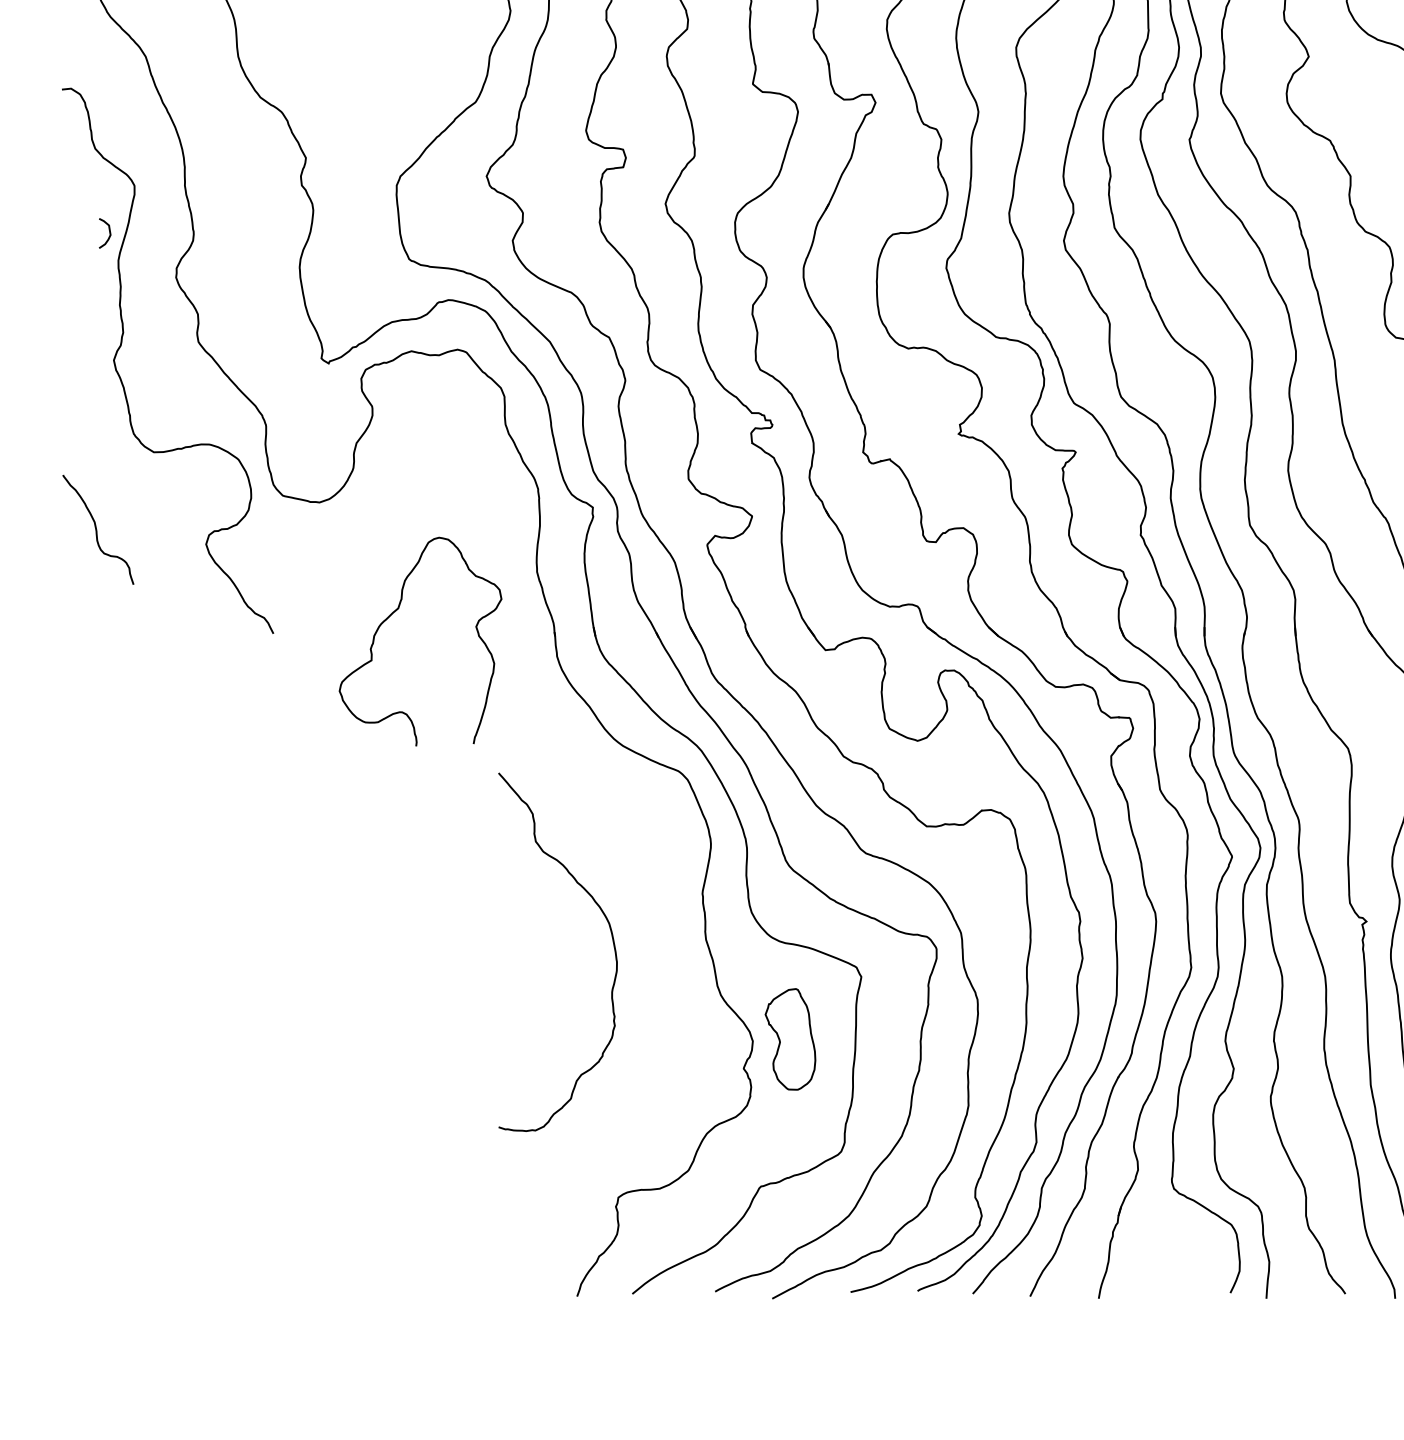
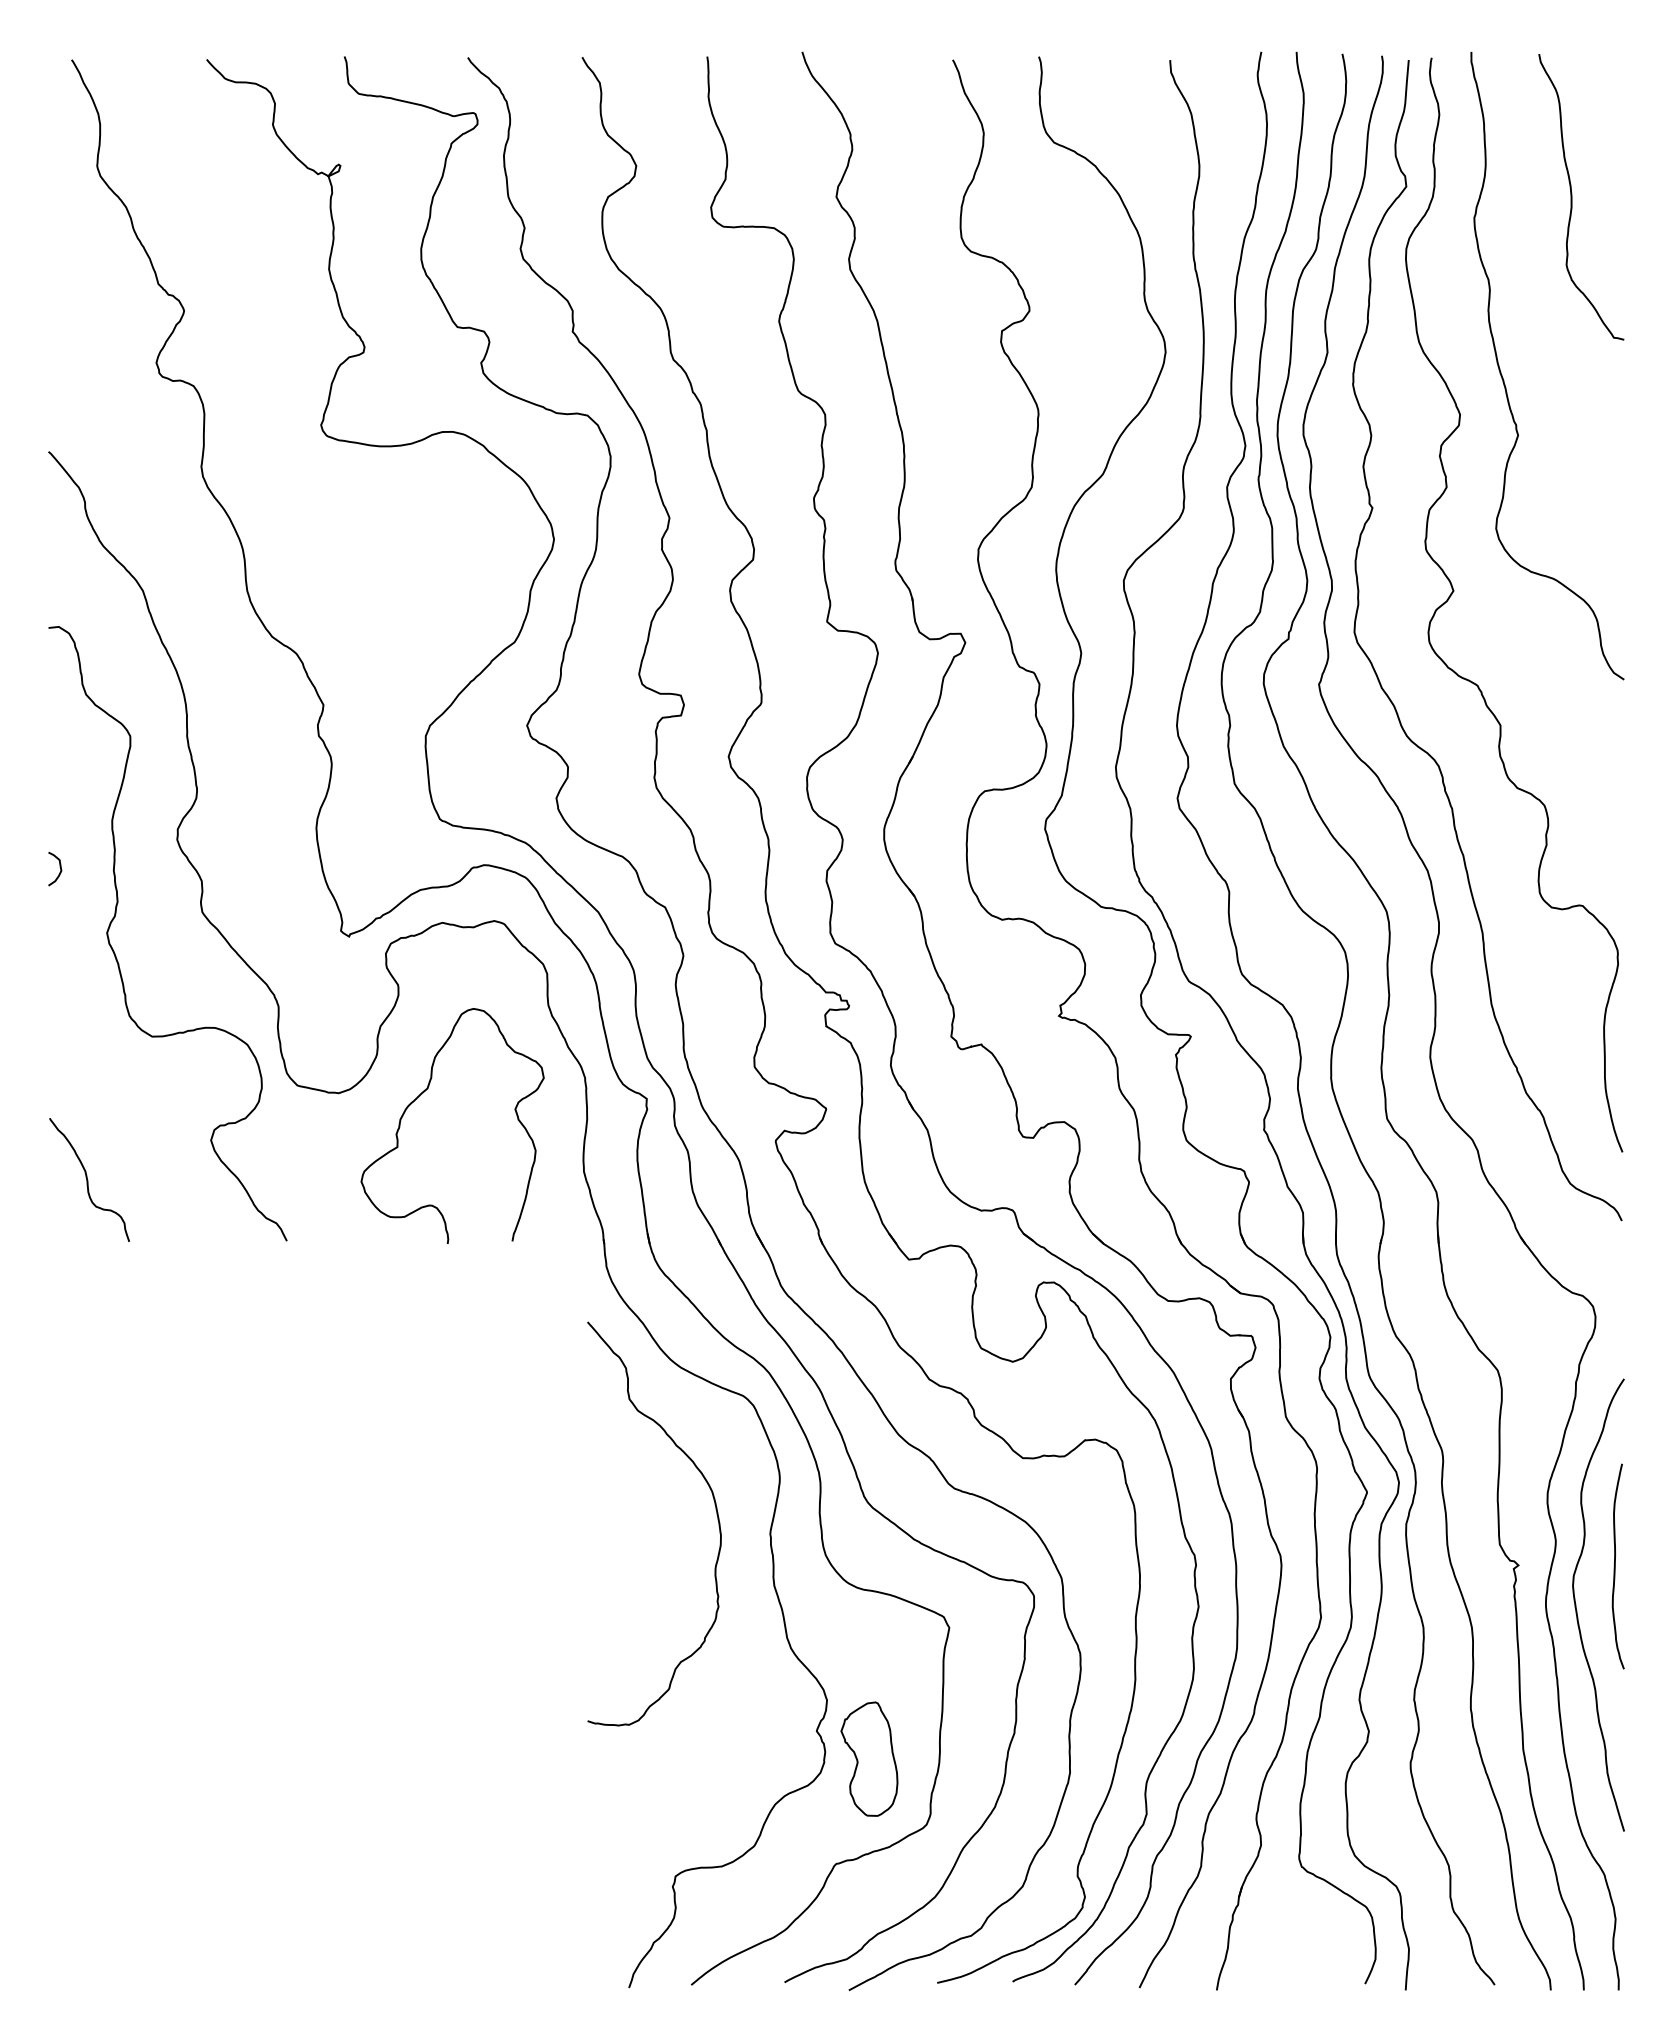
curve: (108, 232) -> (59, 867), moved
curve: (97, 530) -> (88, 1180), moved
curve: (394, 612) -> (423, 1093), moved
curve: (612, 939) -> (715, 1509), moved
part: (790, 1038) -> (869, 1758), moved

